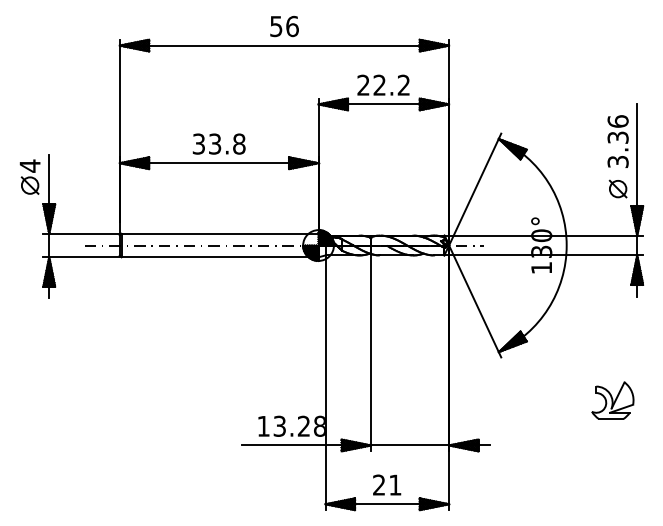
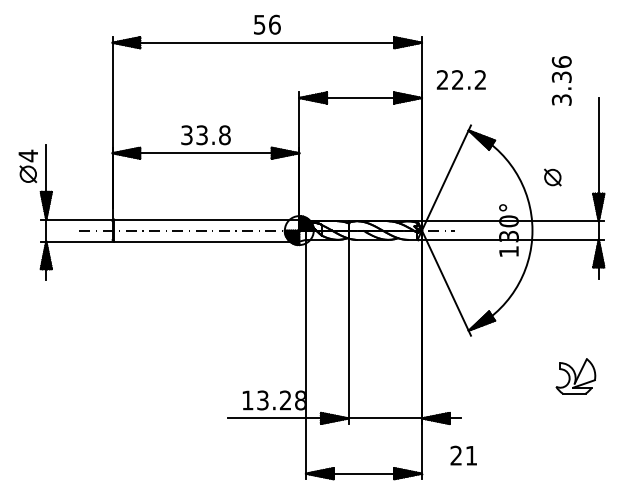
text: (382, 84) -> (460, 79), moved
text: (617, 141) -> (561, 80), moved
part: (617, 189) -> (552, 177), moved
text: (386, 484) -> (463, 455), moved

